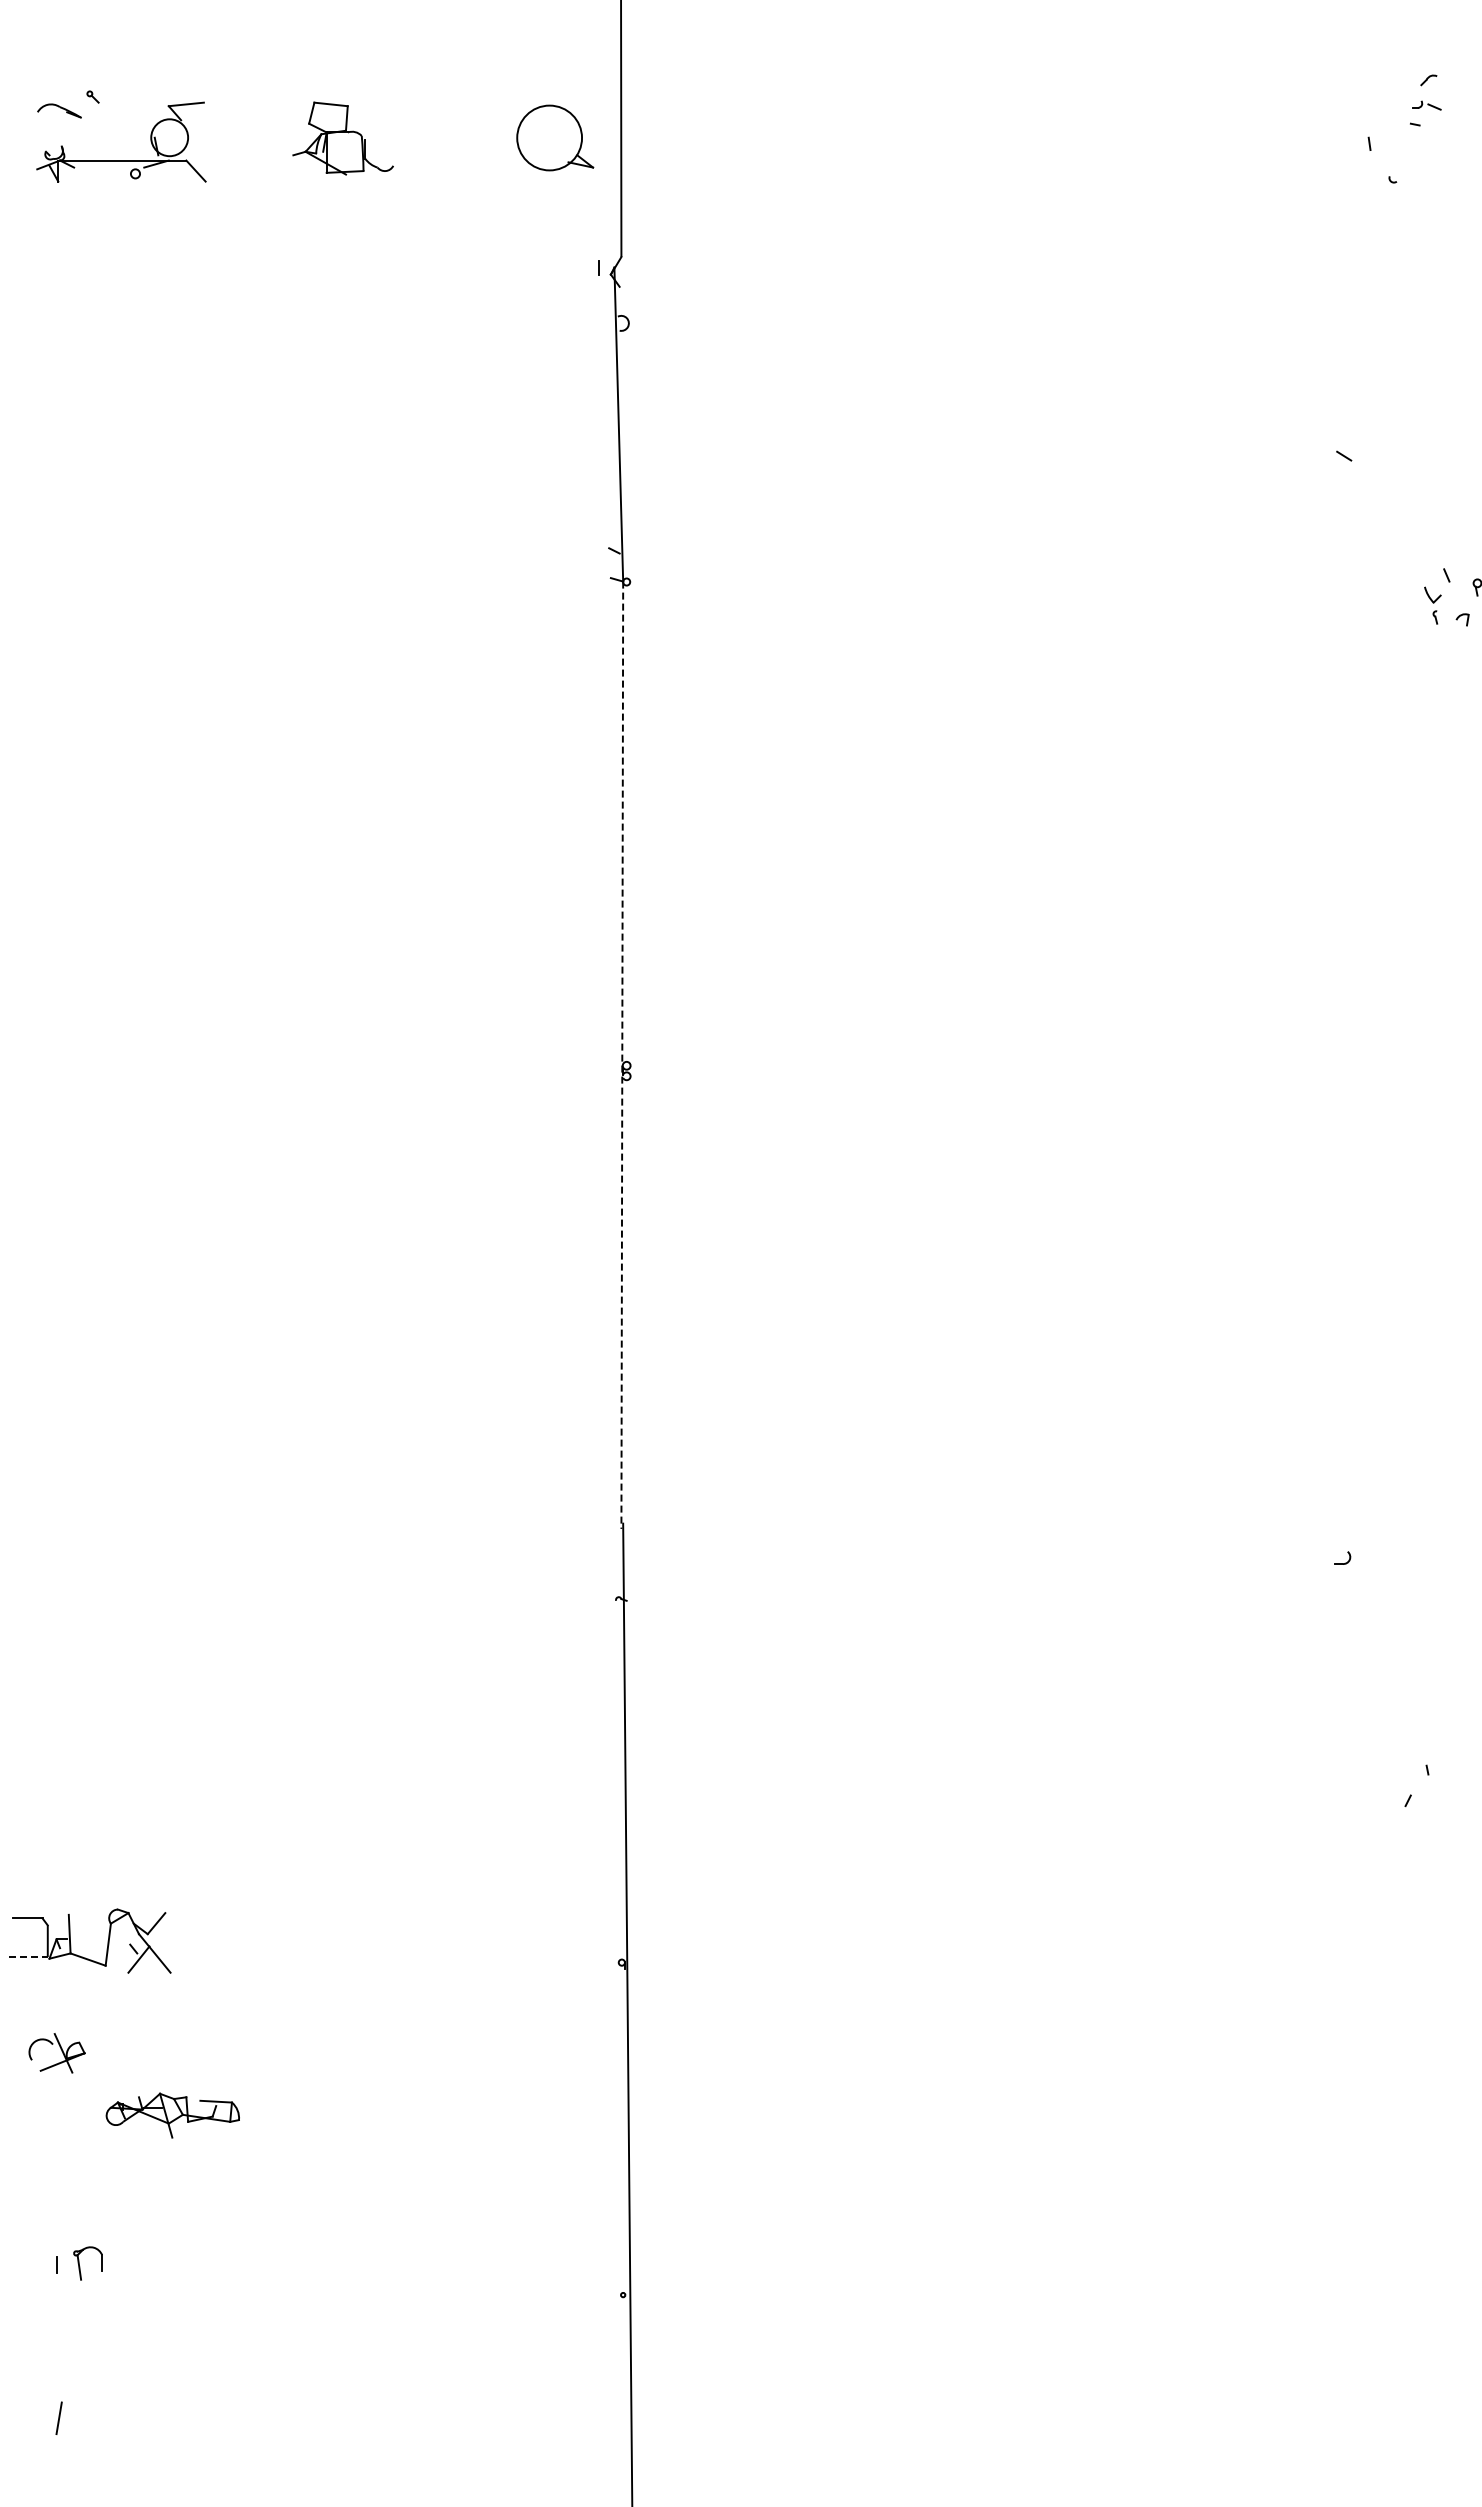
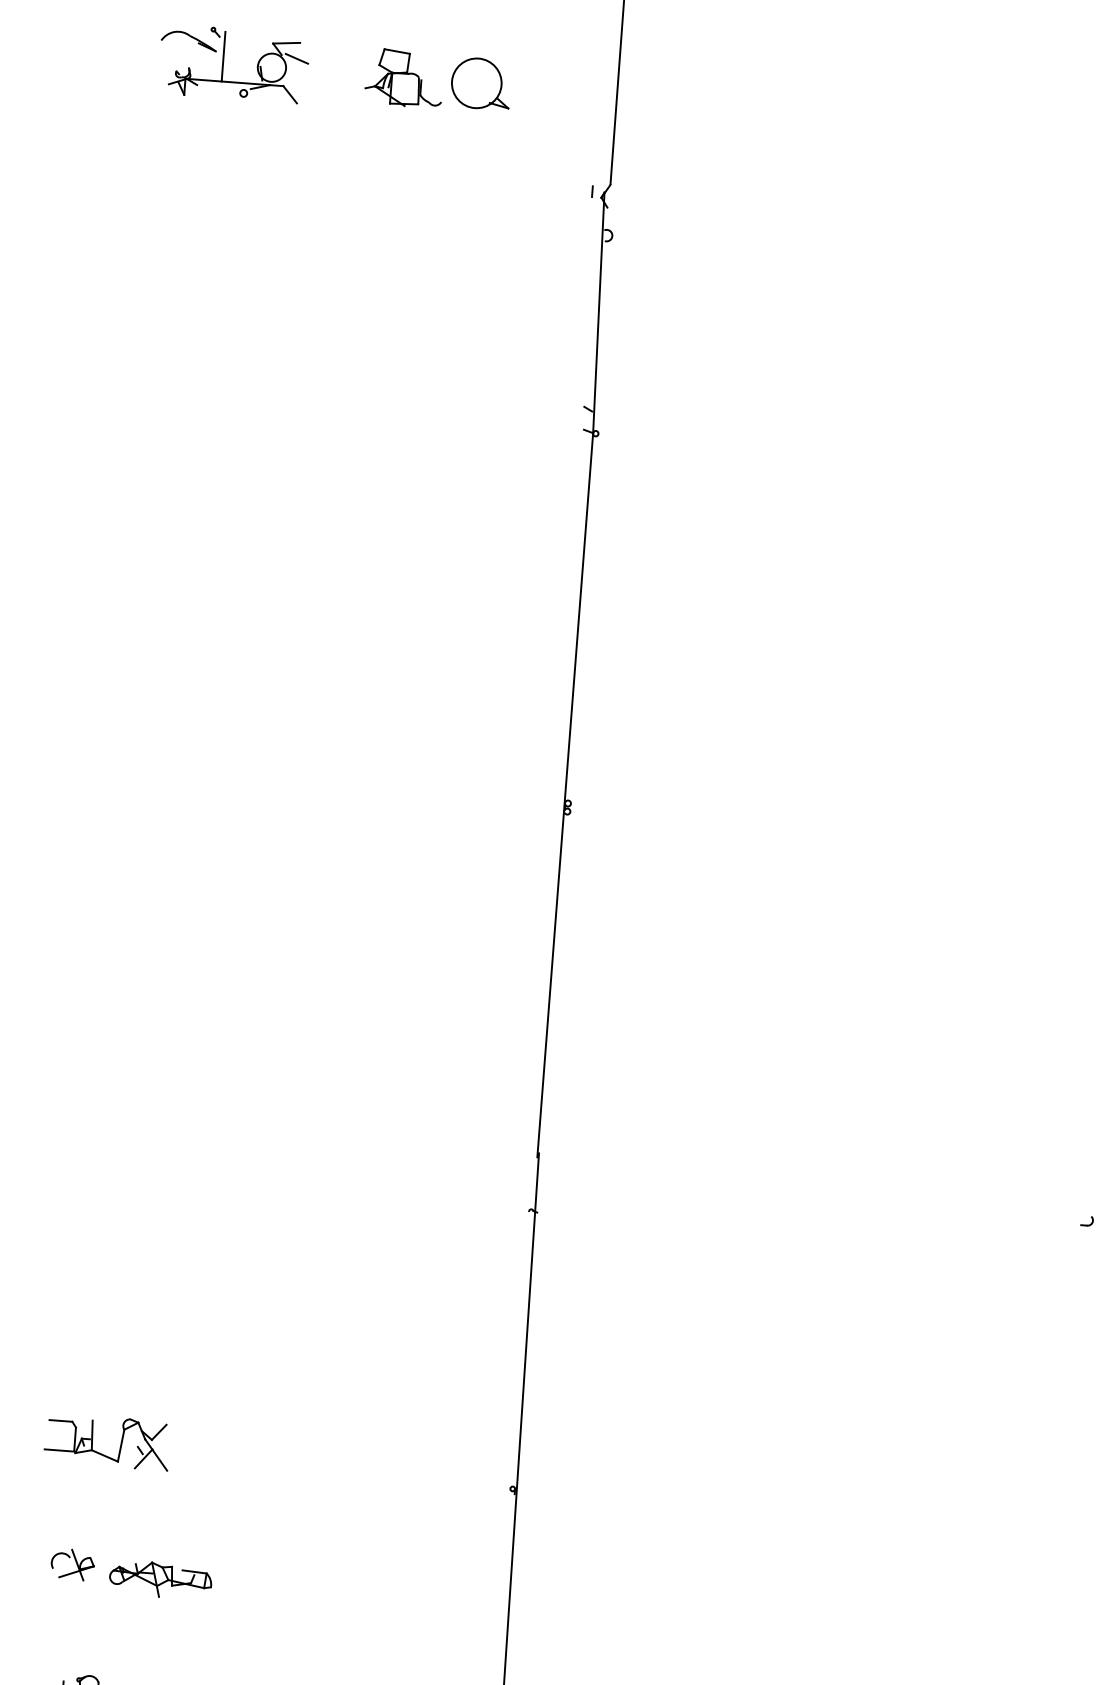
part: (59, 110) -> (189, 40), size x1.67
line: (201, 123) -> (297, 58), added
line: (105, 127) -> (223, 56), added
part: (555, 137) -> (481, 83), moved
line: (622, 1055) -> (565, 795), dashed -> solid
line: (28, 1956) -> (59, 1450), dashed -> solid
part: (56, 2053) -> (72, 1564), moved

